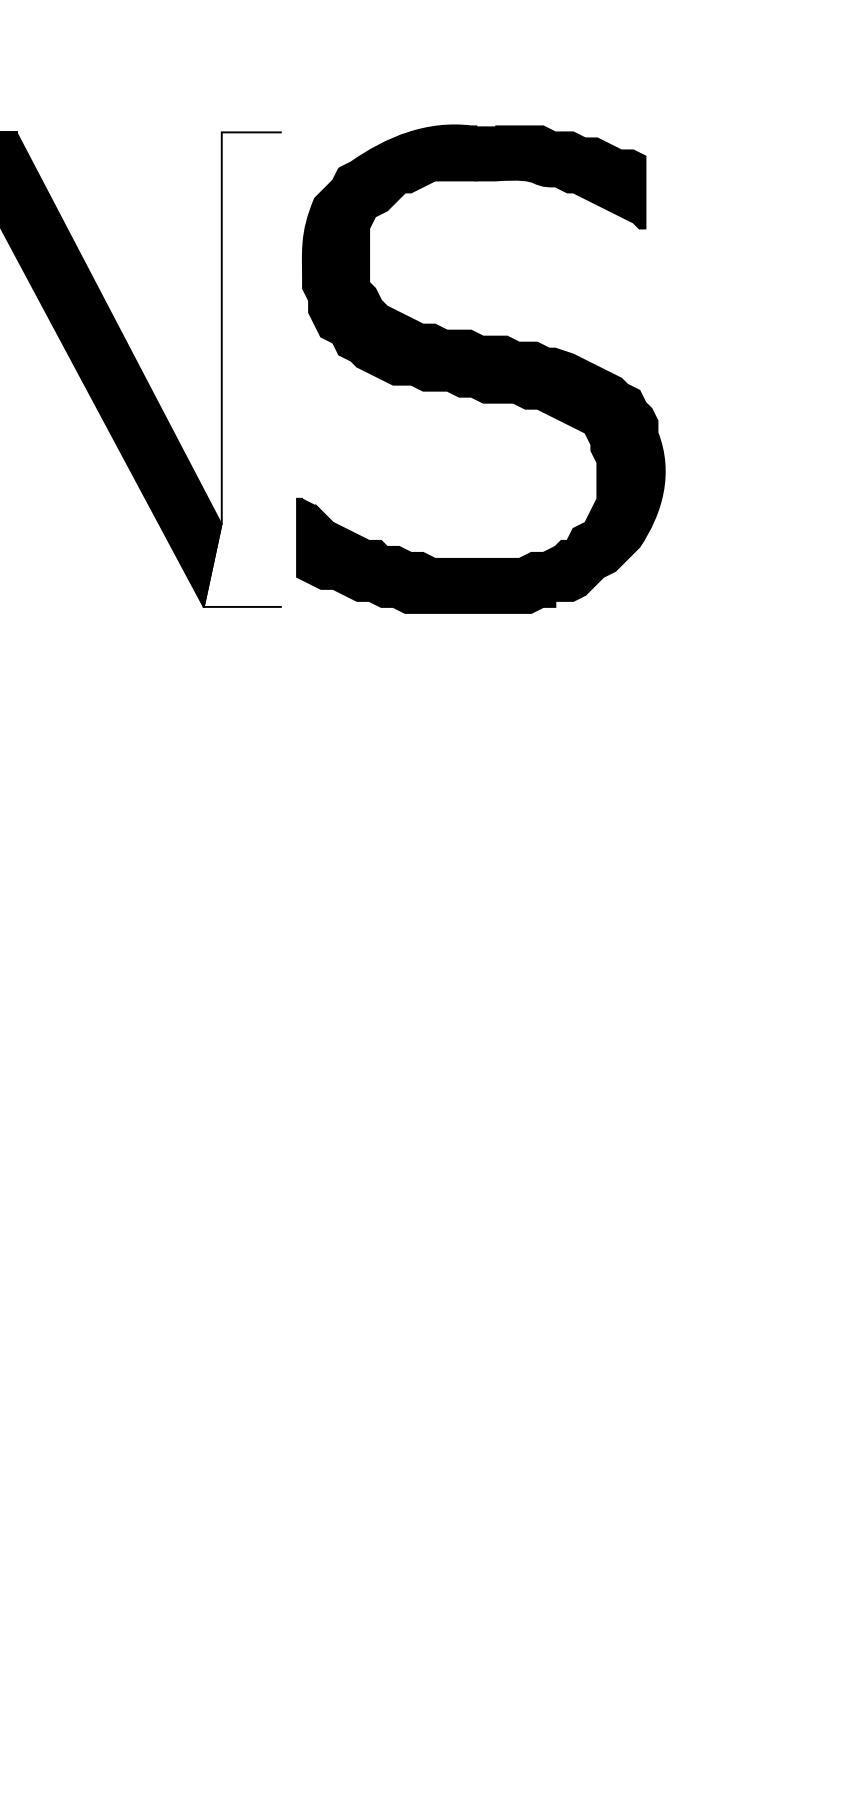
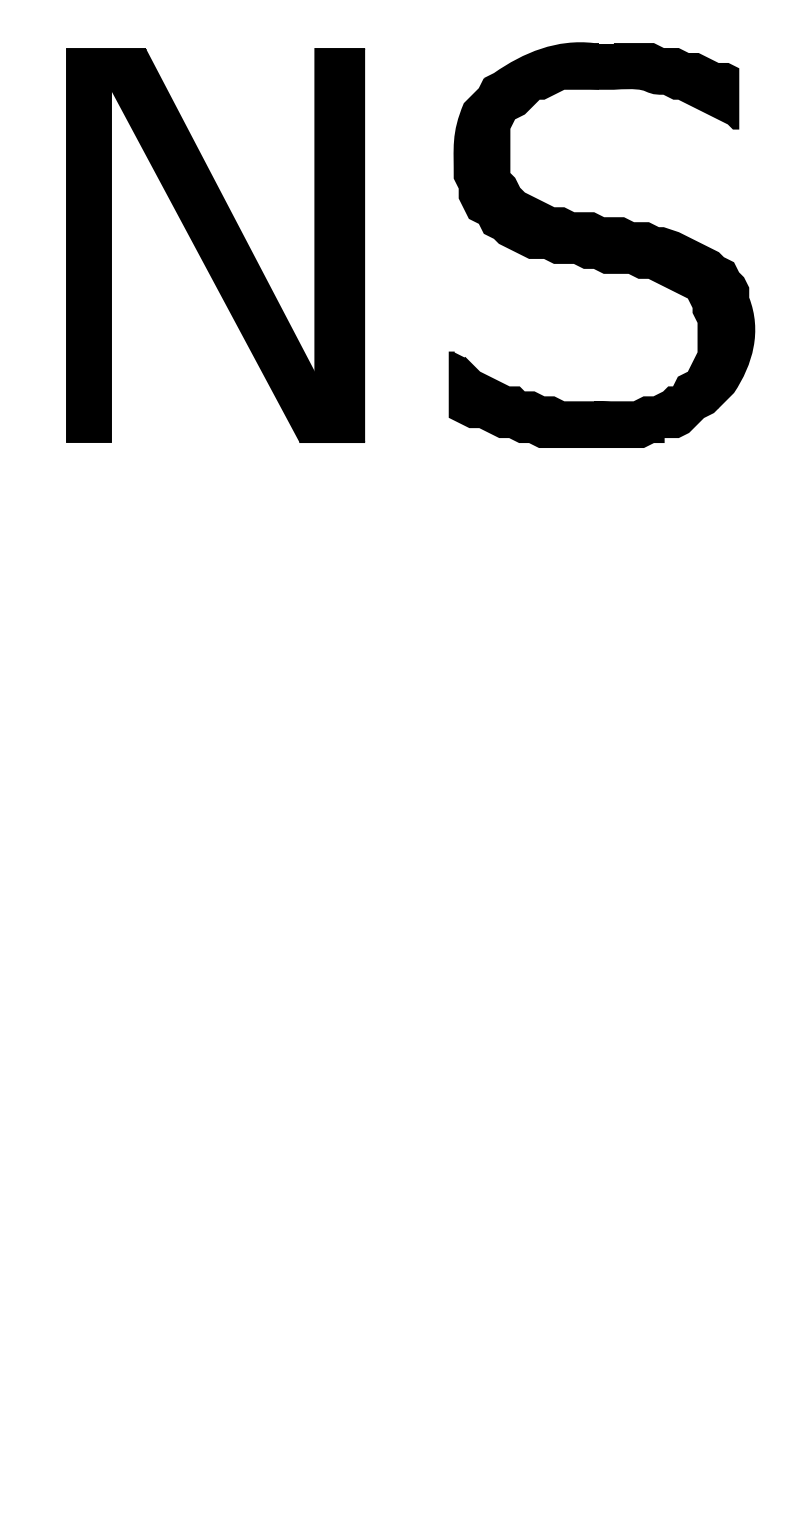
part: (480, 368) -> (601, 244), moved
fill: (242, 369) -> (332, 245), added

